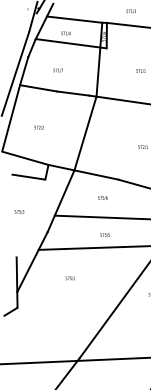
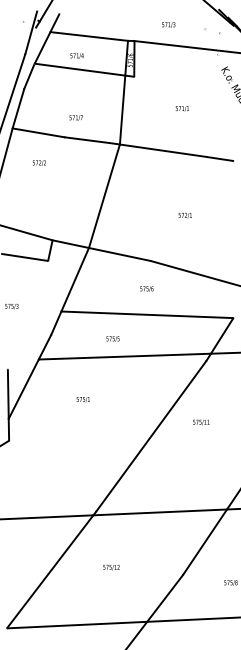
text: (57, 70) -> (75, 117), moved
text: (39, 127) -> (39, 162), moved
text: (102, 197) -> (146, 288), moved
text: (104, 234) -> (112, 338), moved

